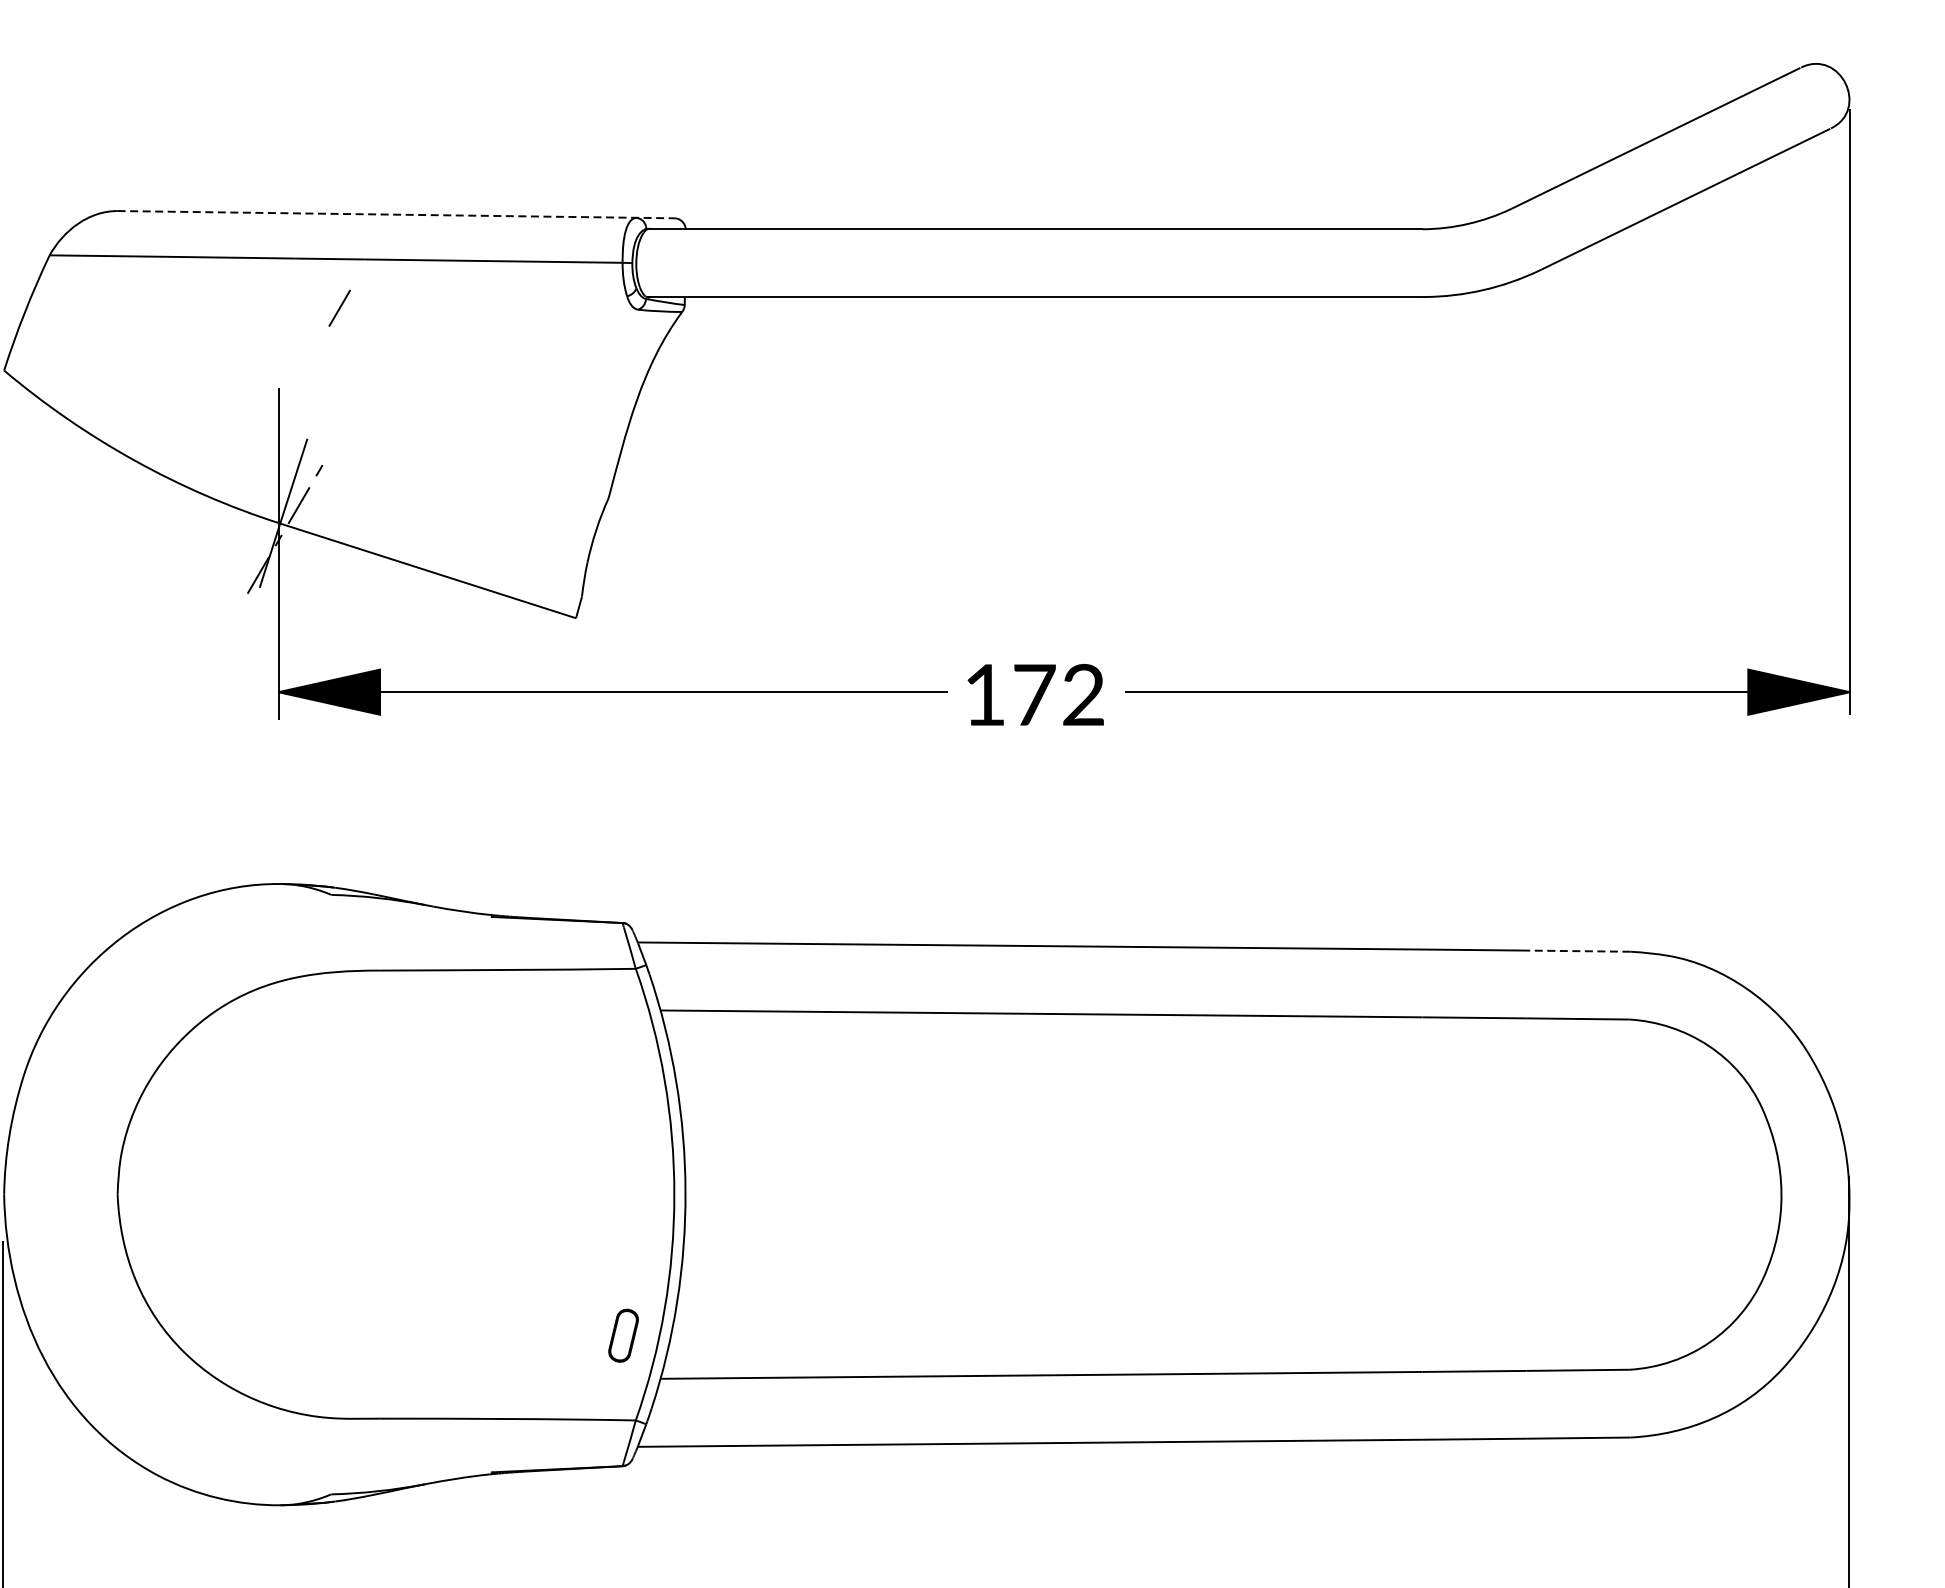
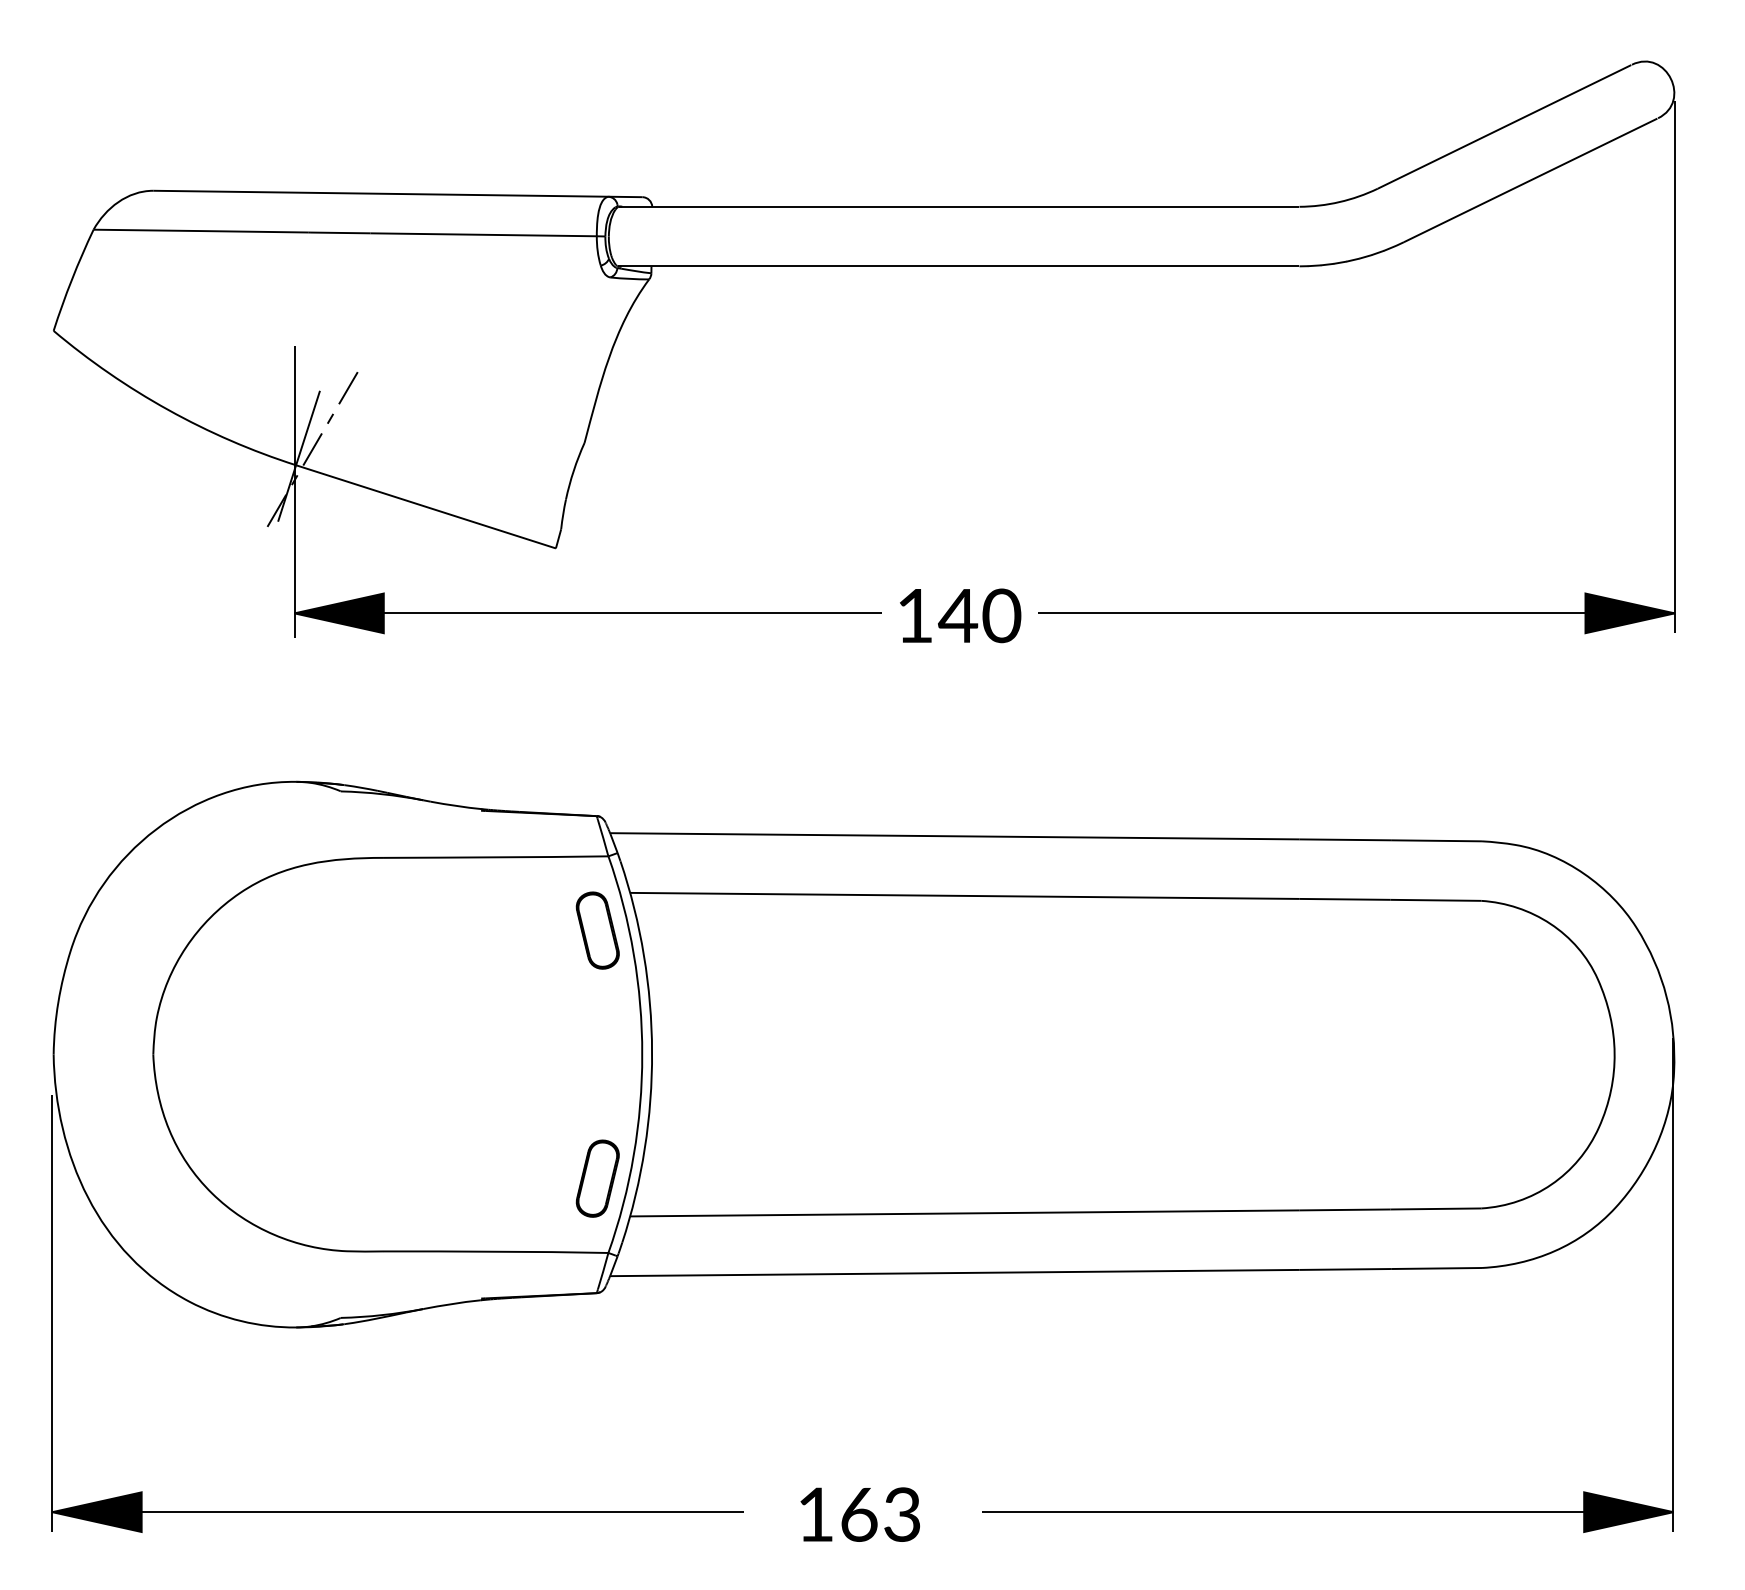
line: (395, 214) -> (397, 193), dashed -> solid
line: (339, 308) -> (348, 388), moved
text: (1058, 694) -> (979, 615), 172 -> 140
line: (1578, 950) -> (1436, 840), dashed -> solid
part: (623, 1053) -> (597, 930), added
part: (623, 1335) -> (597, 1178), size x1.67

